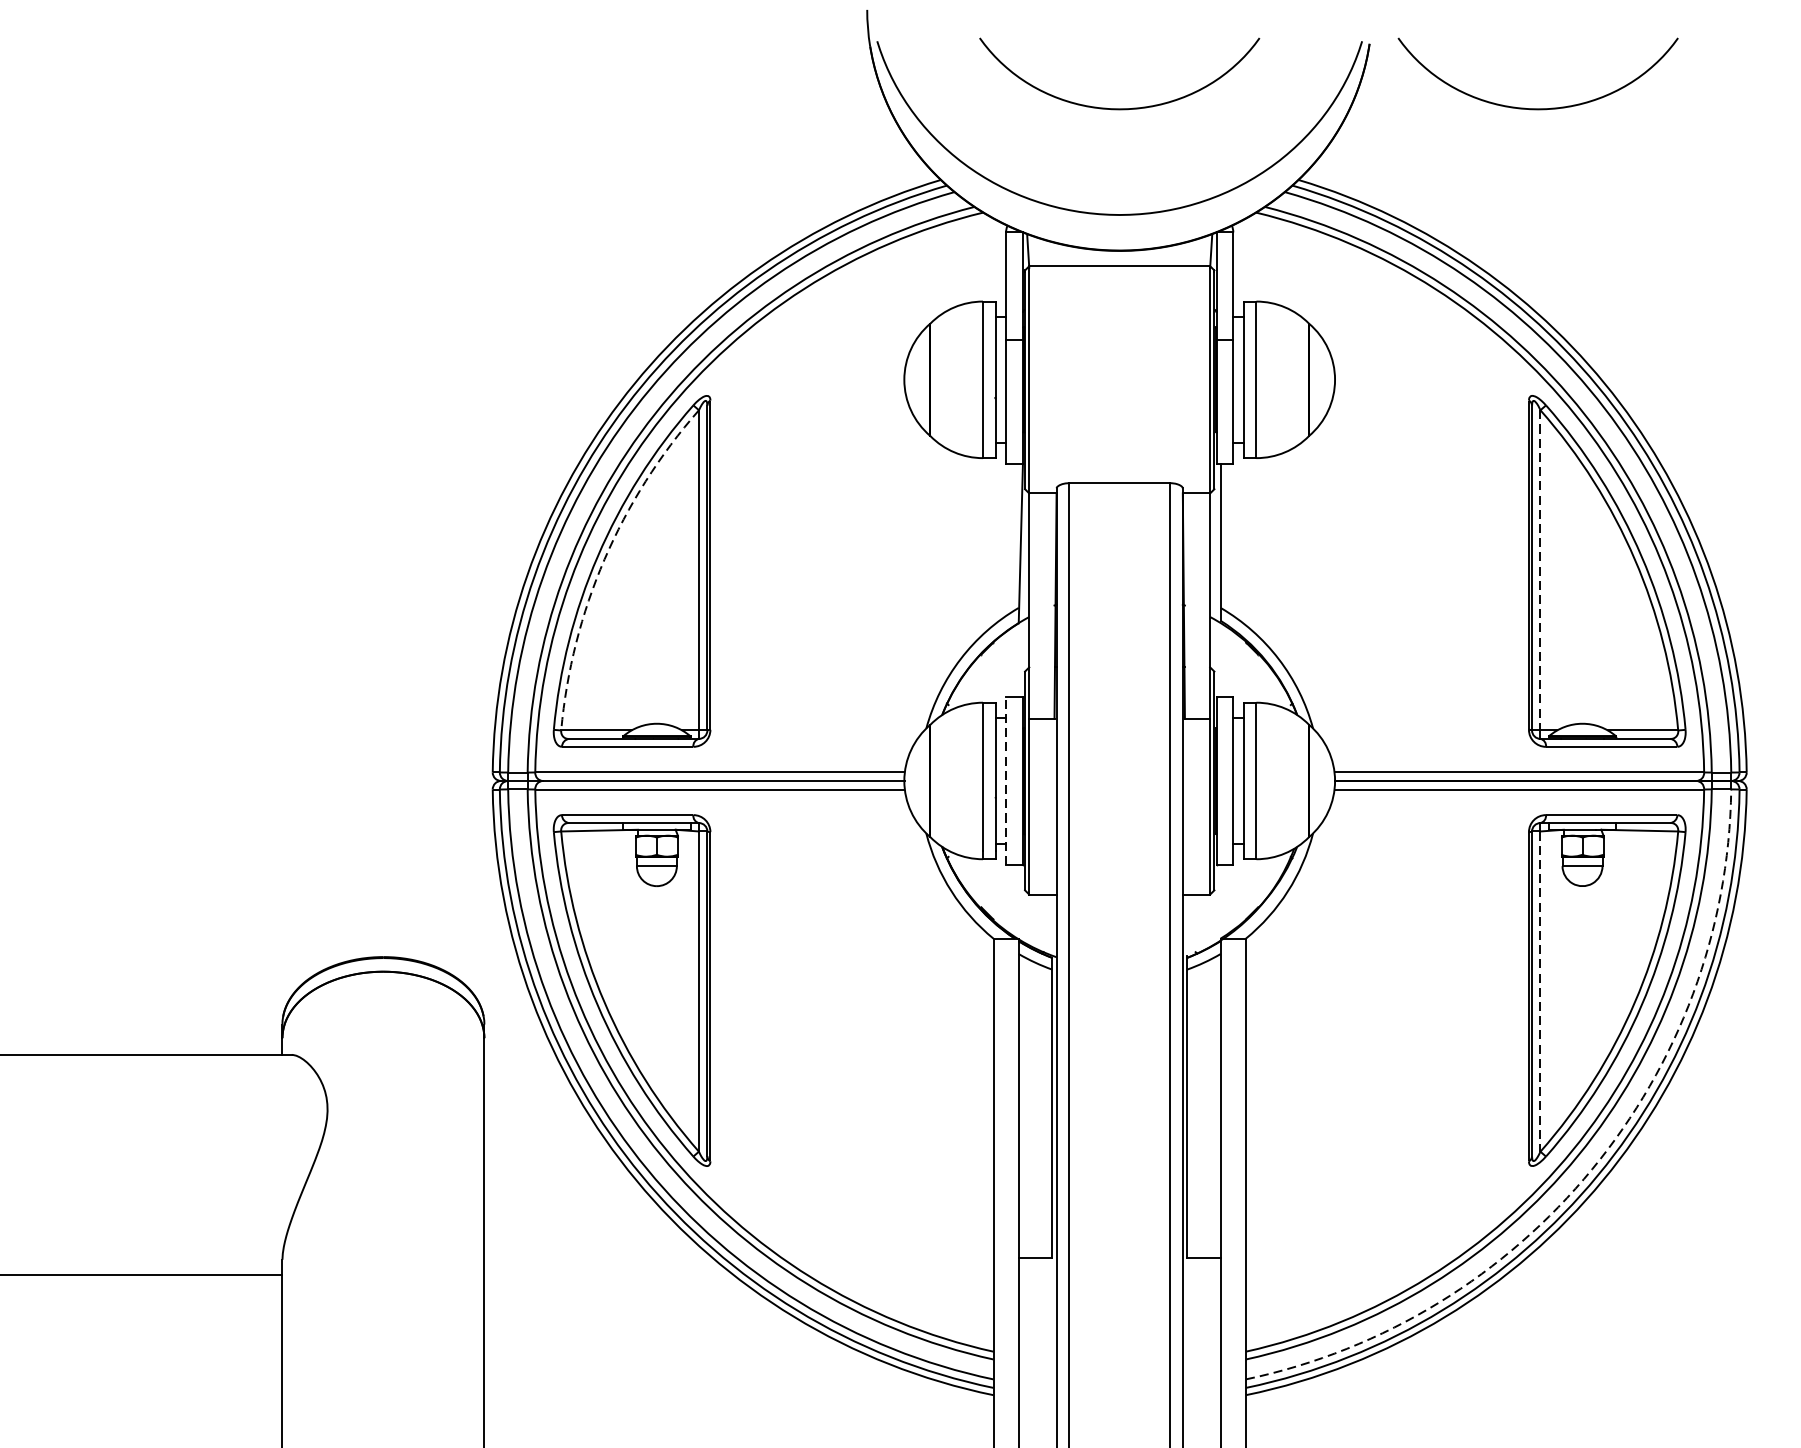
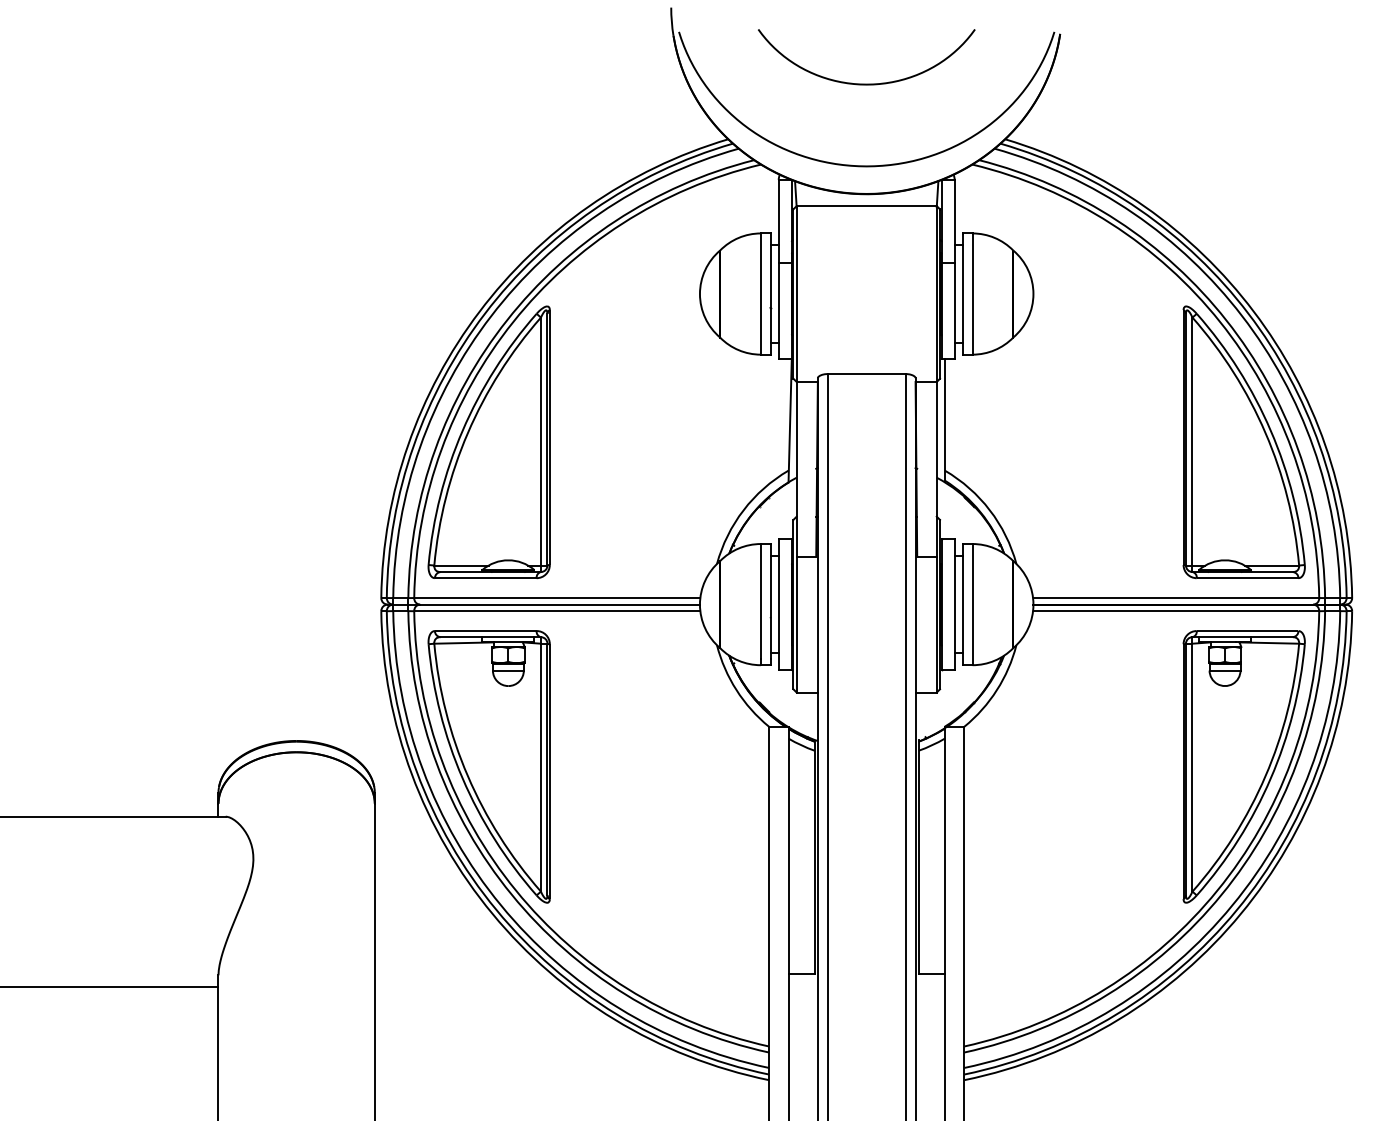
curve: (1537, 107) -> (1190, 83), removed
arc: (604, 559) -> (467, 433), dashed -> solid
line: (1540, 570) -> (1192, 441), dashed -> solid
line: (1005, 780) -> (778, 604), dashed -> solid
line: (1540, 991) -> (1192, 767), dashed -> solid
arc: (1592, 1169) -> (1232, 905), dashed -> solid

